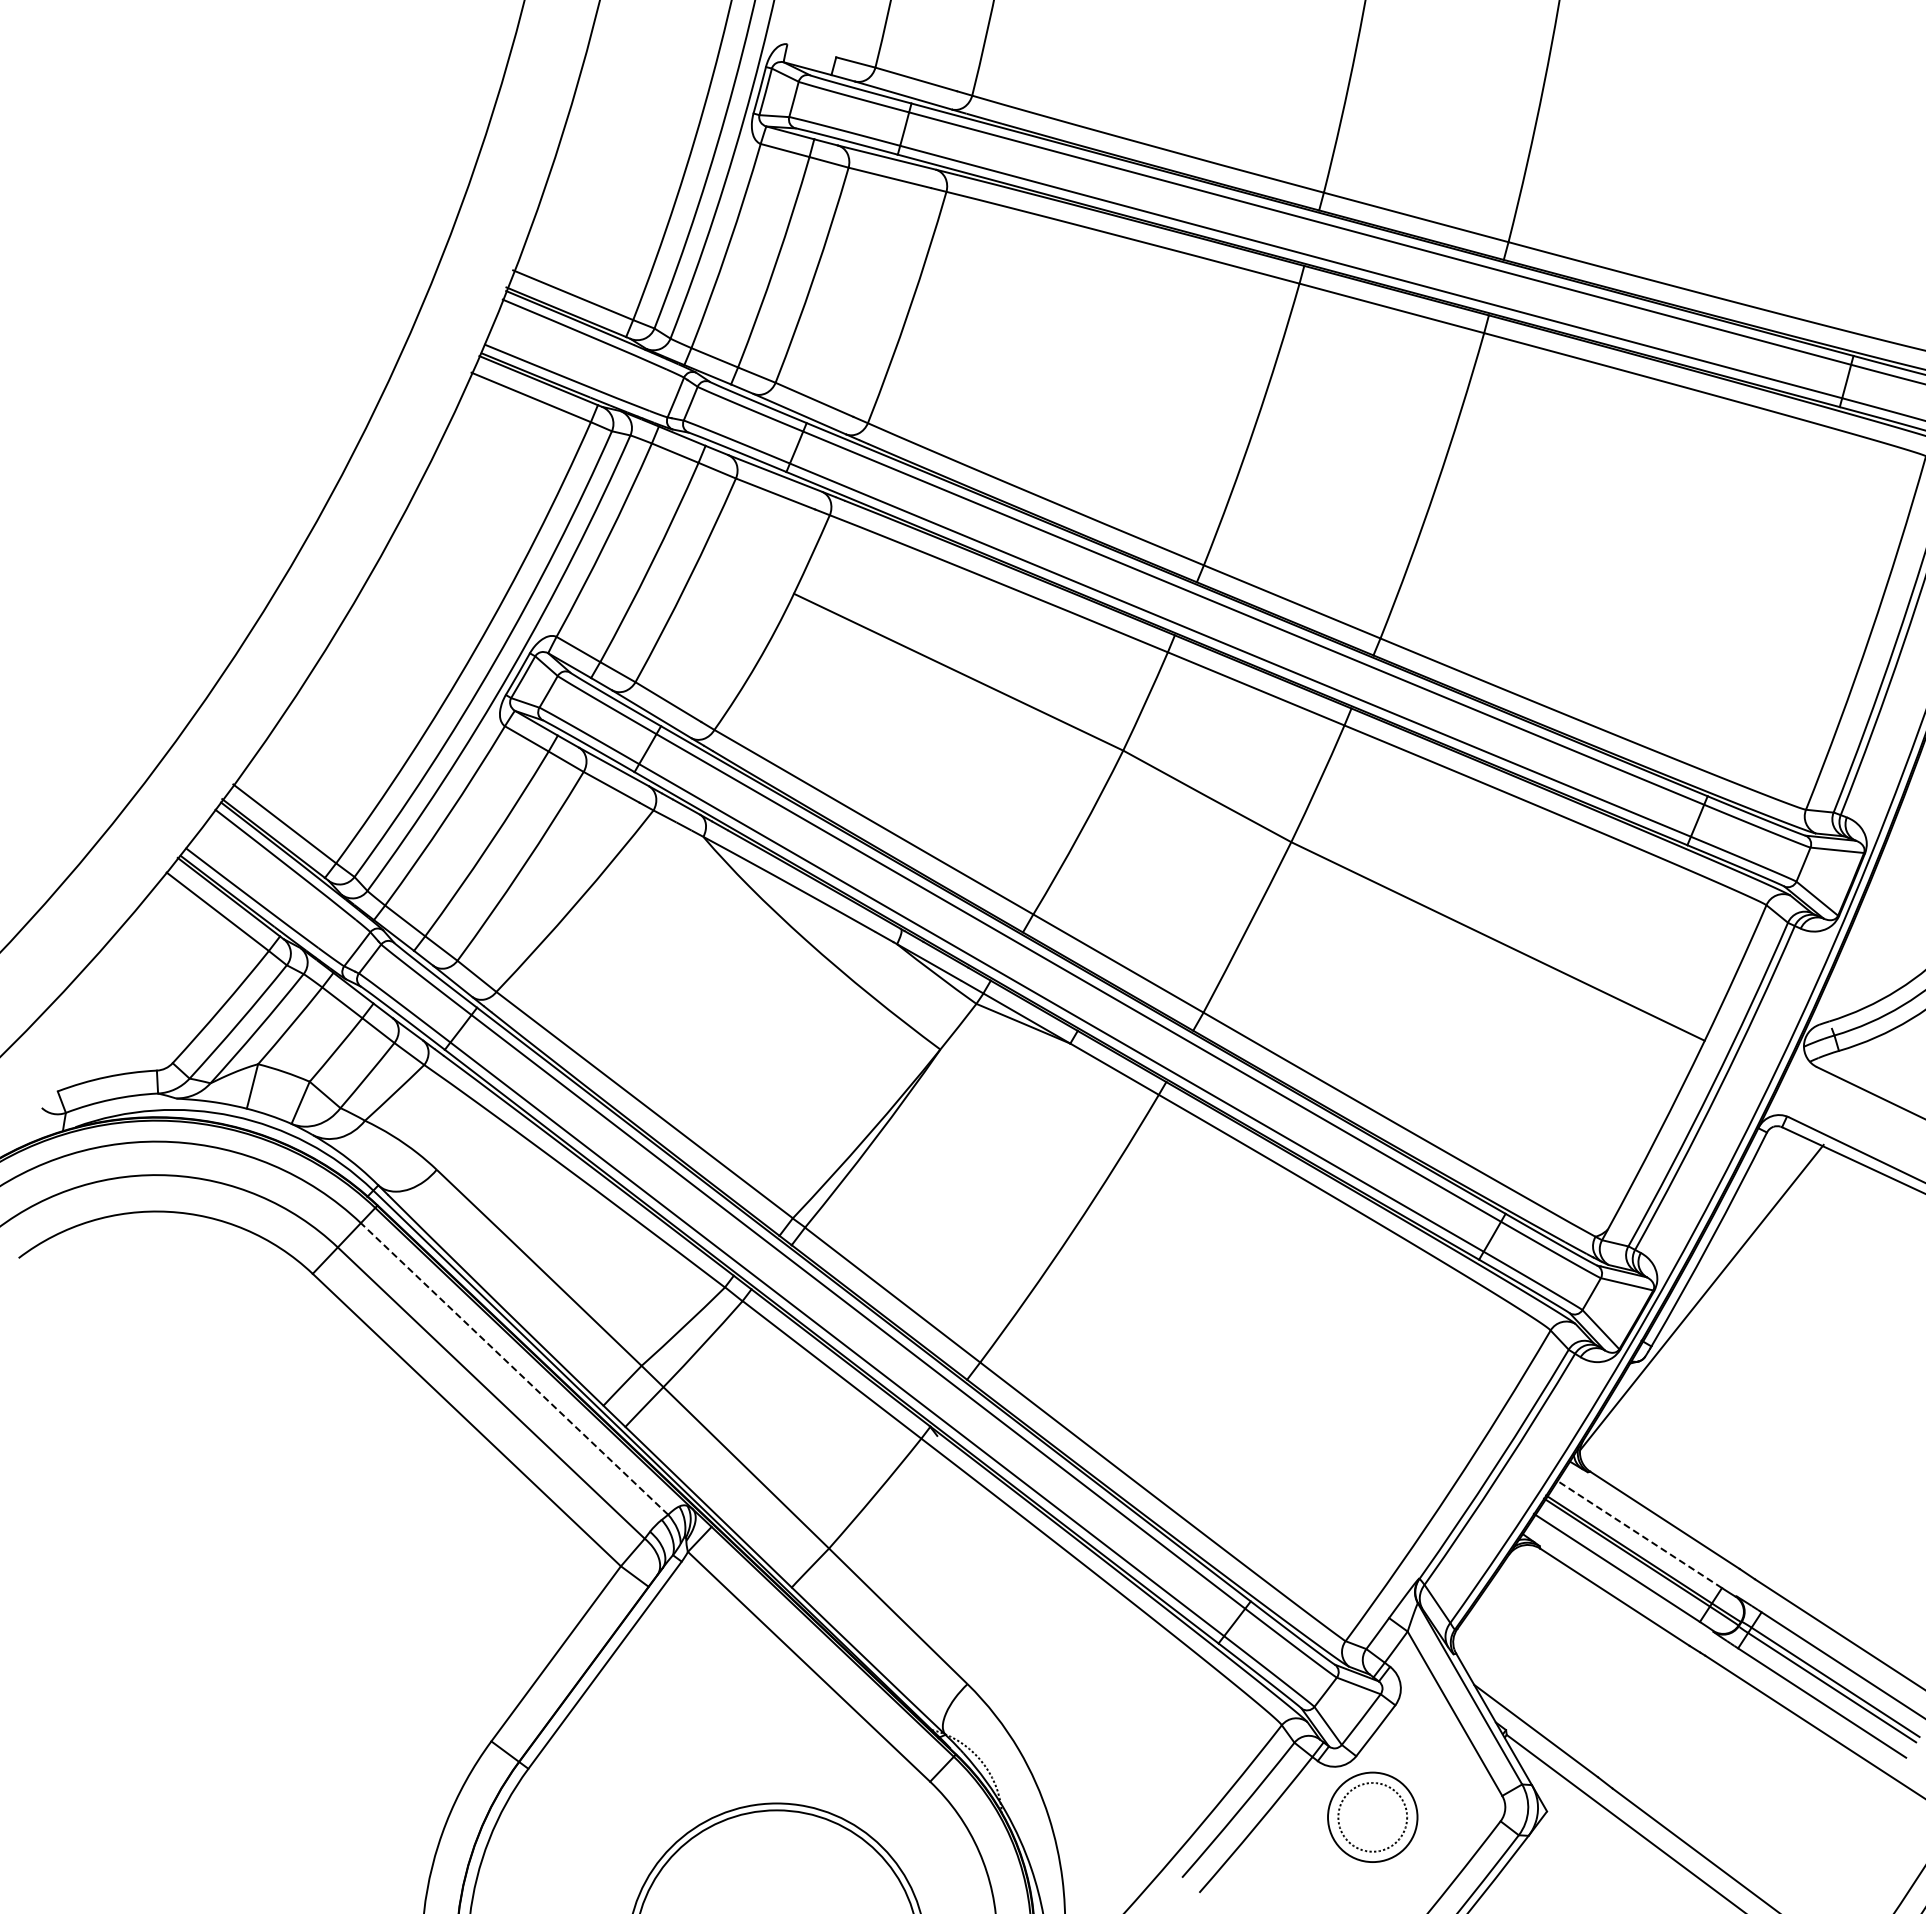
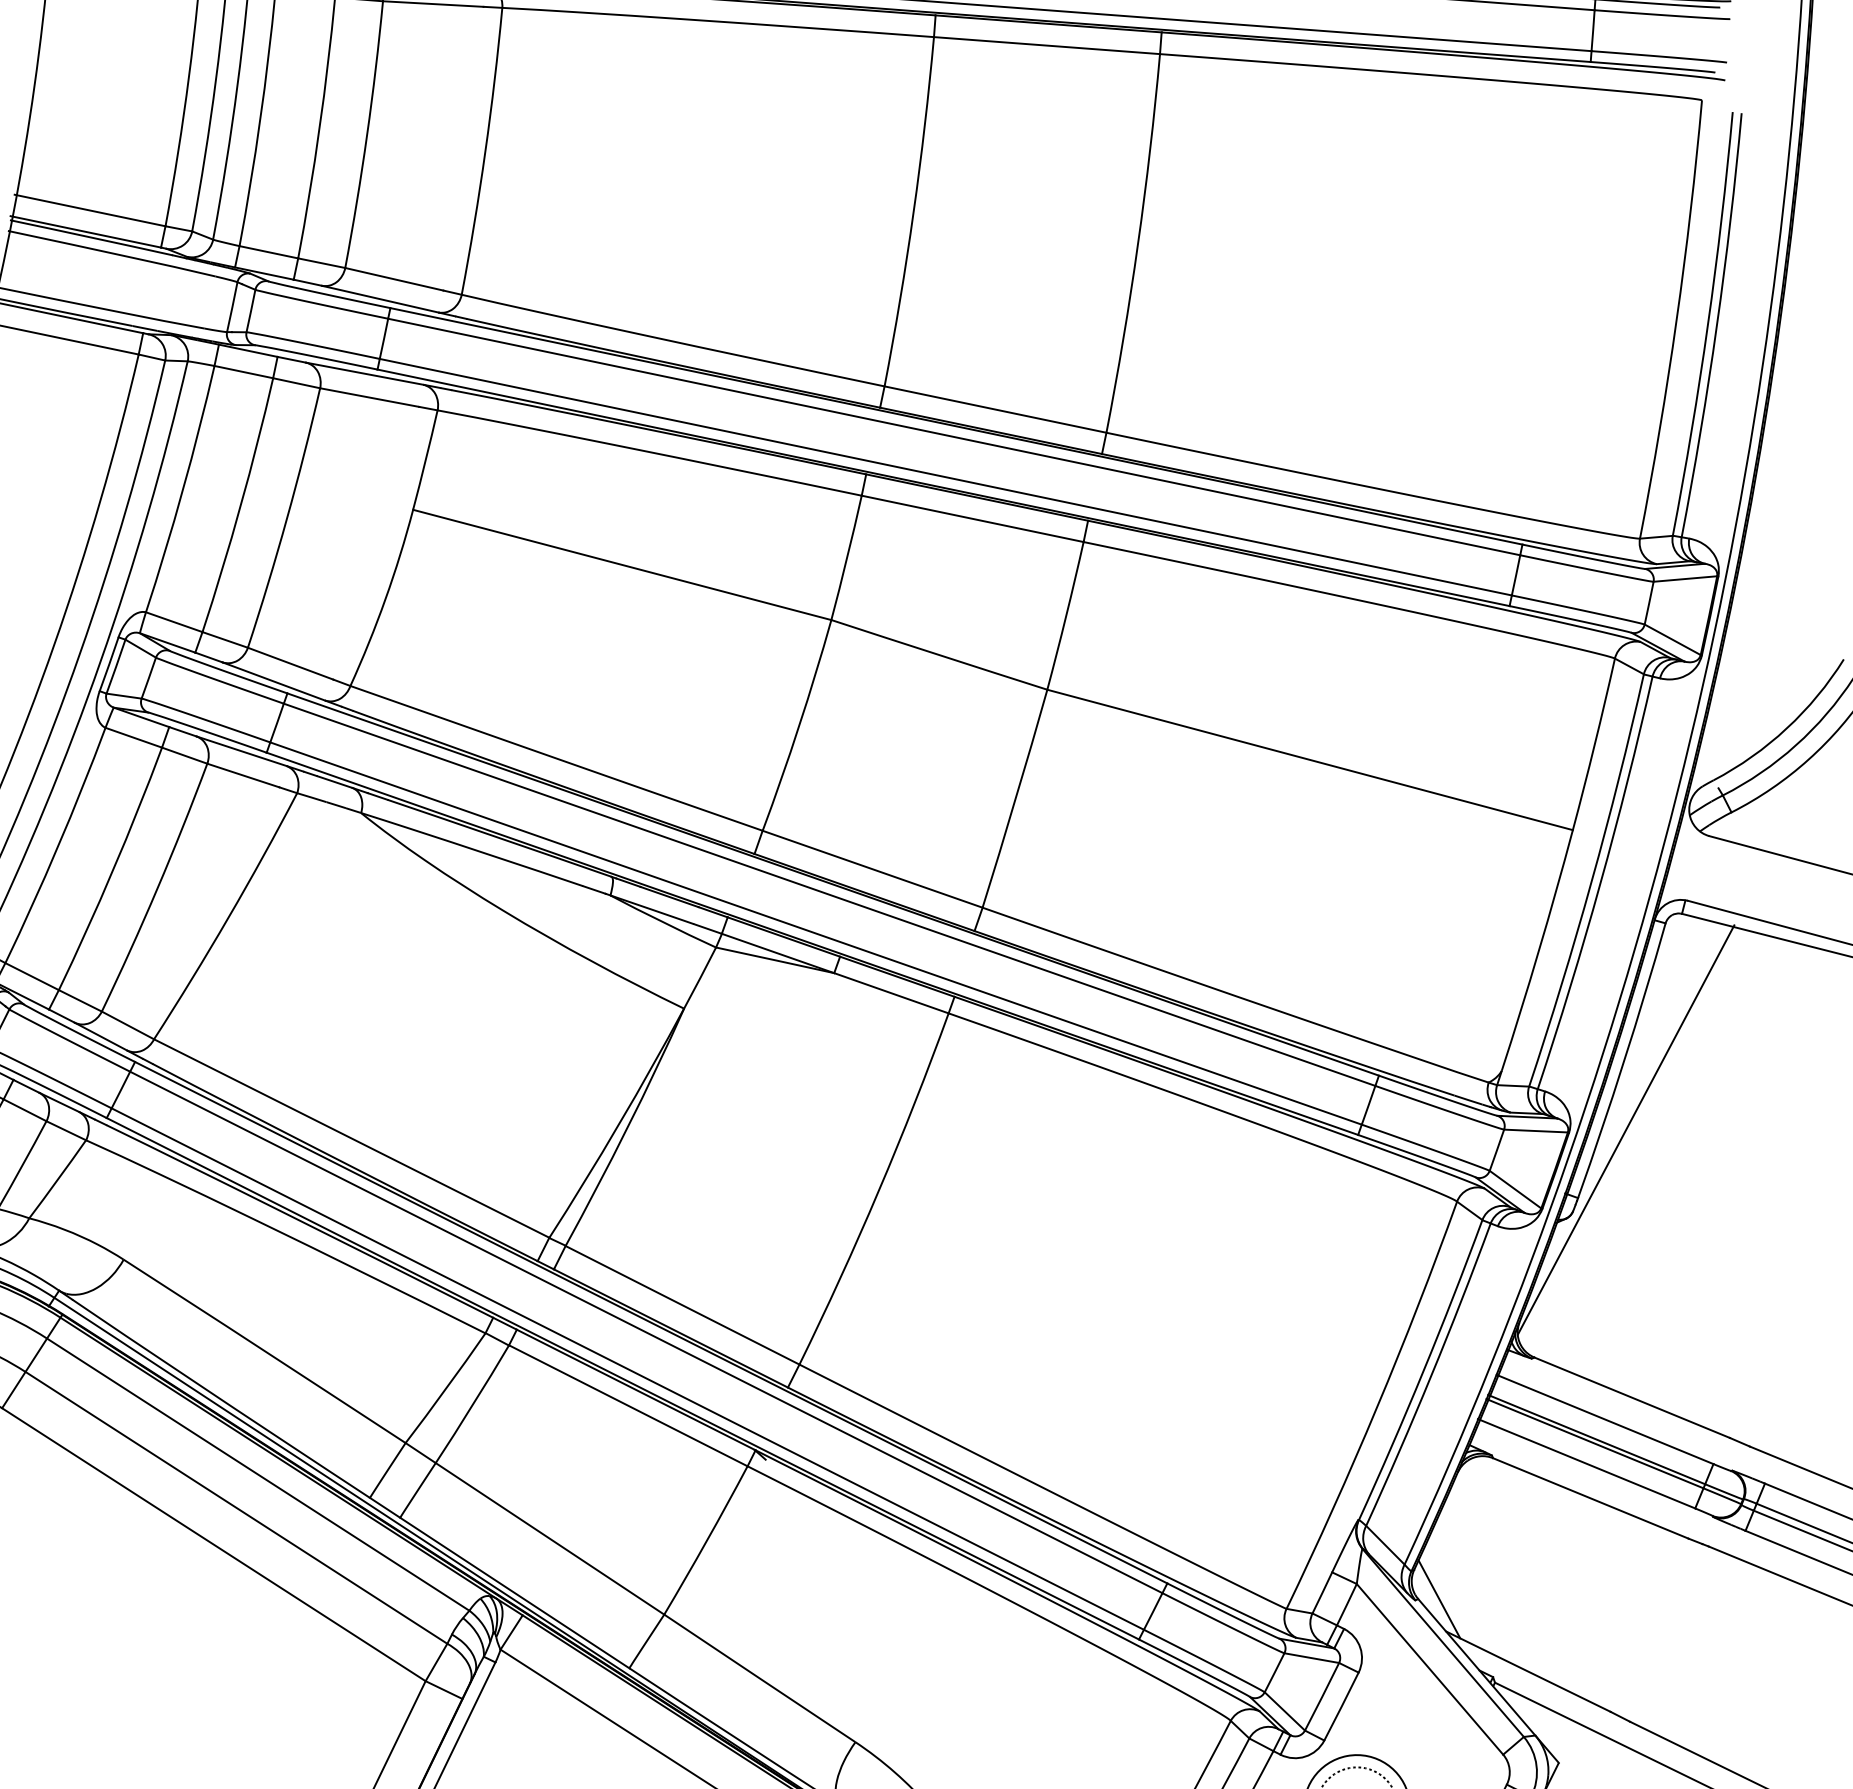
line: (514, 1368) -> (258, 1474), dashed -> solid
line: (1639, 1534) -> (1605, 1419), dashed -> solid
line: (1473, 1656) -> (1438, 1598), added

